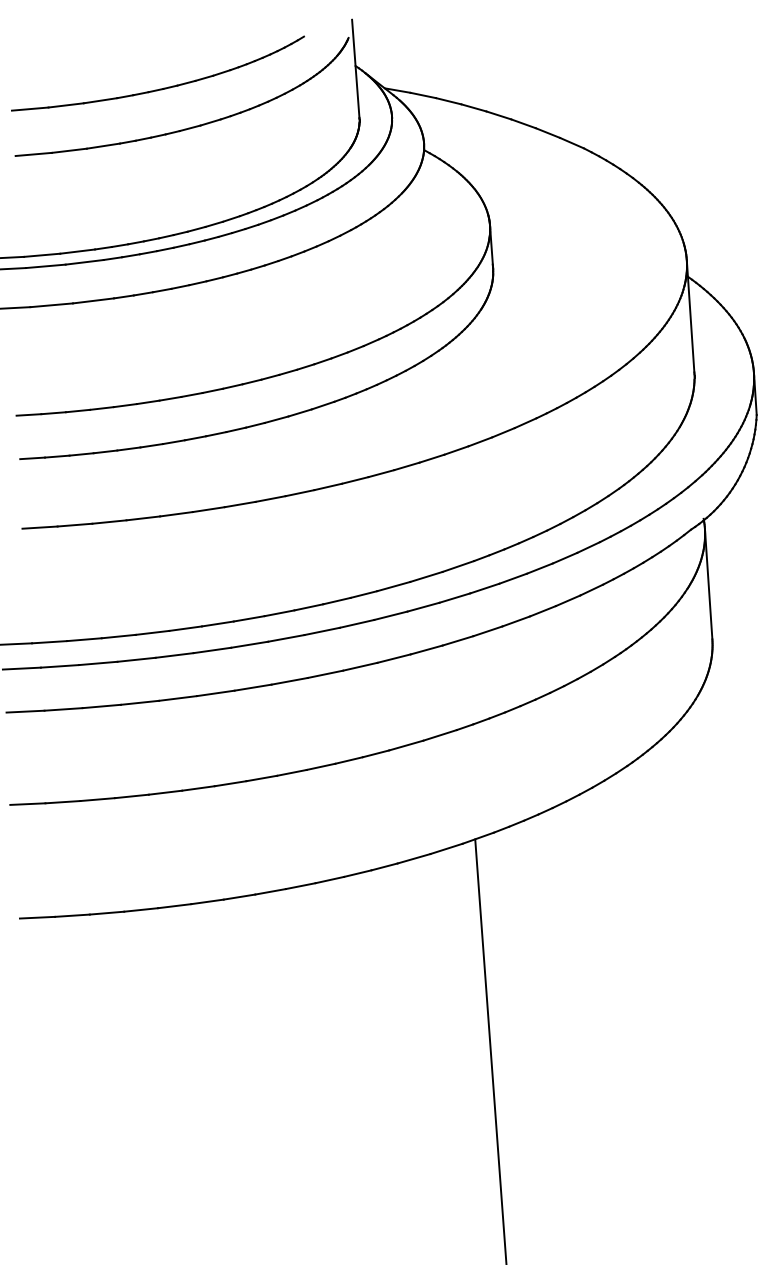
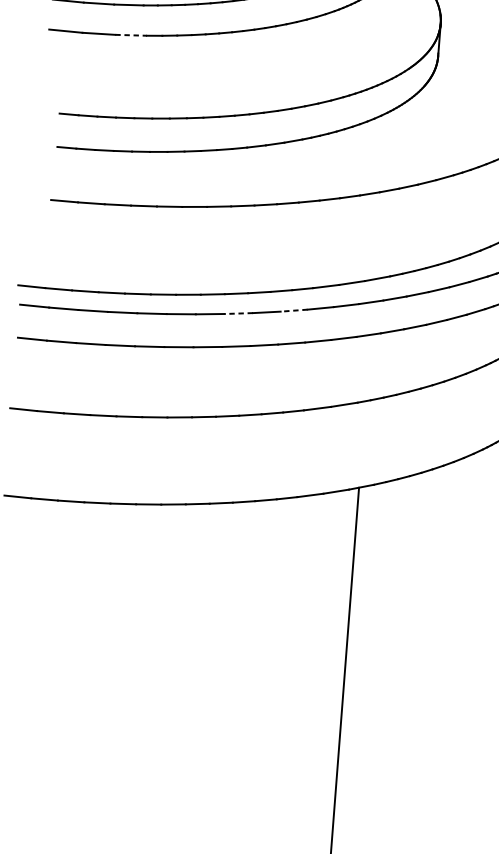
line: (93, 300) -> (131, 35), solid -> dashed
line: (357, 623) -> (294, 310), solid -> dashed
line: (285, 638) -> (238, 313), solid -> dashed

